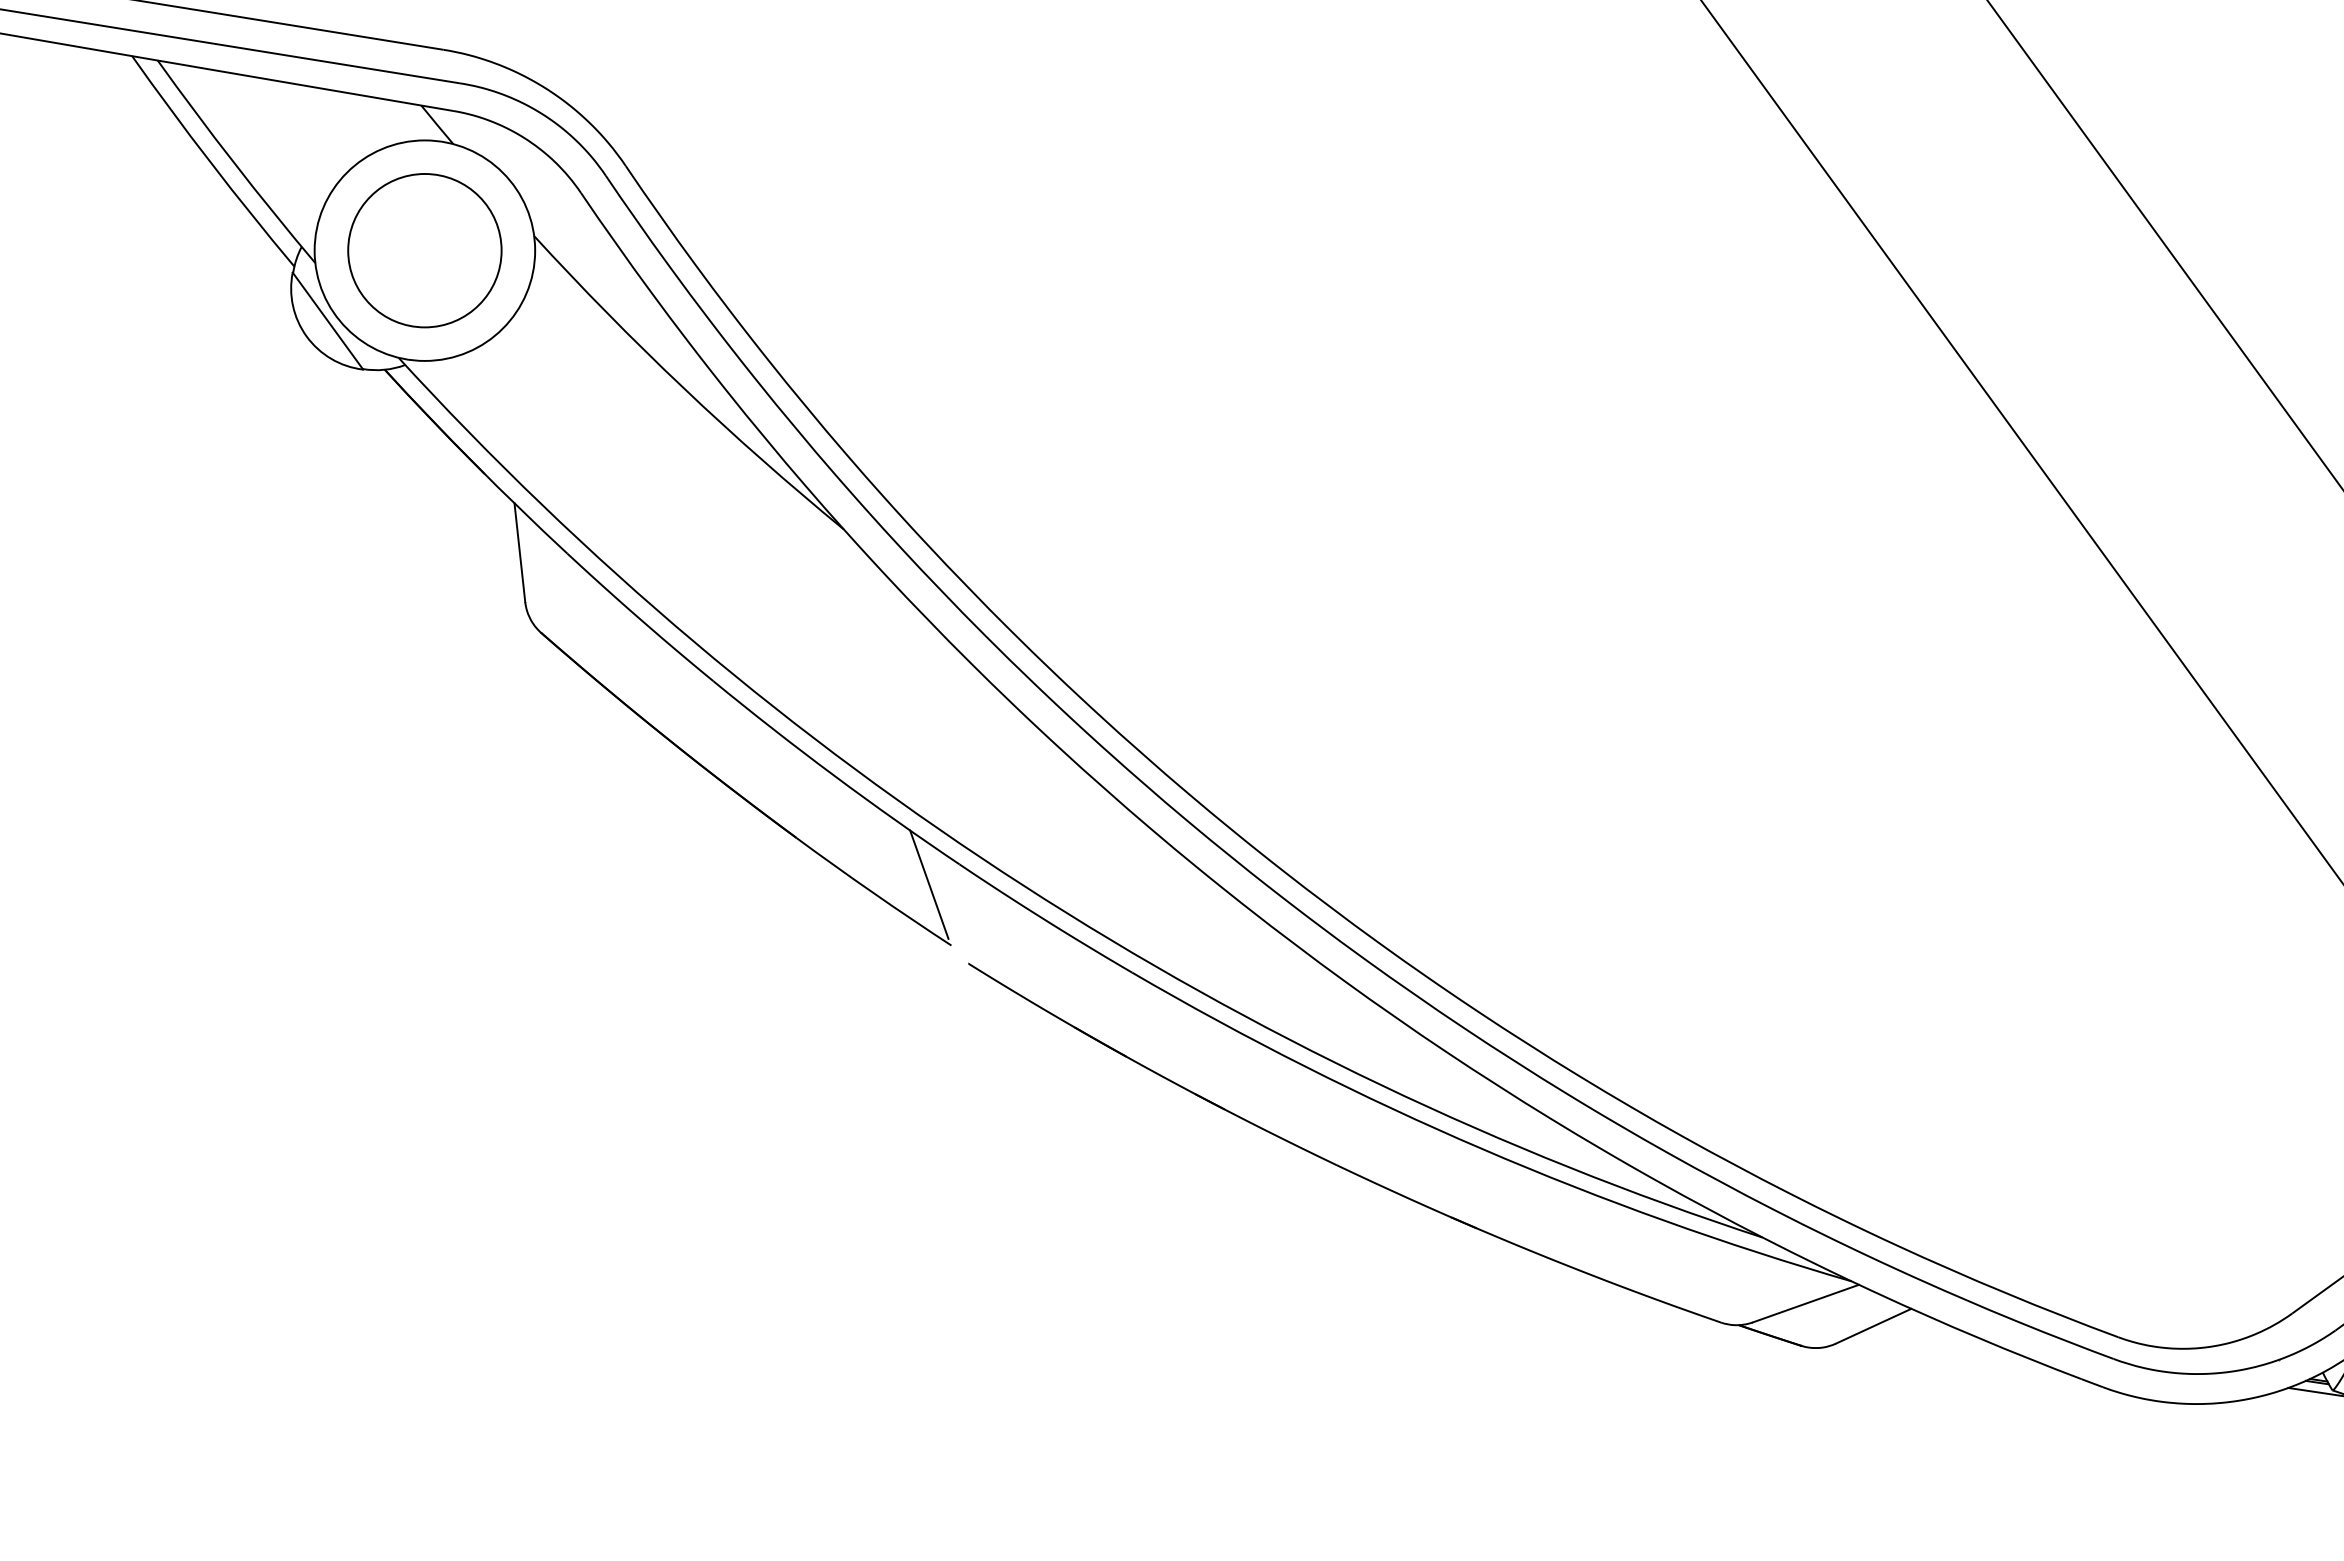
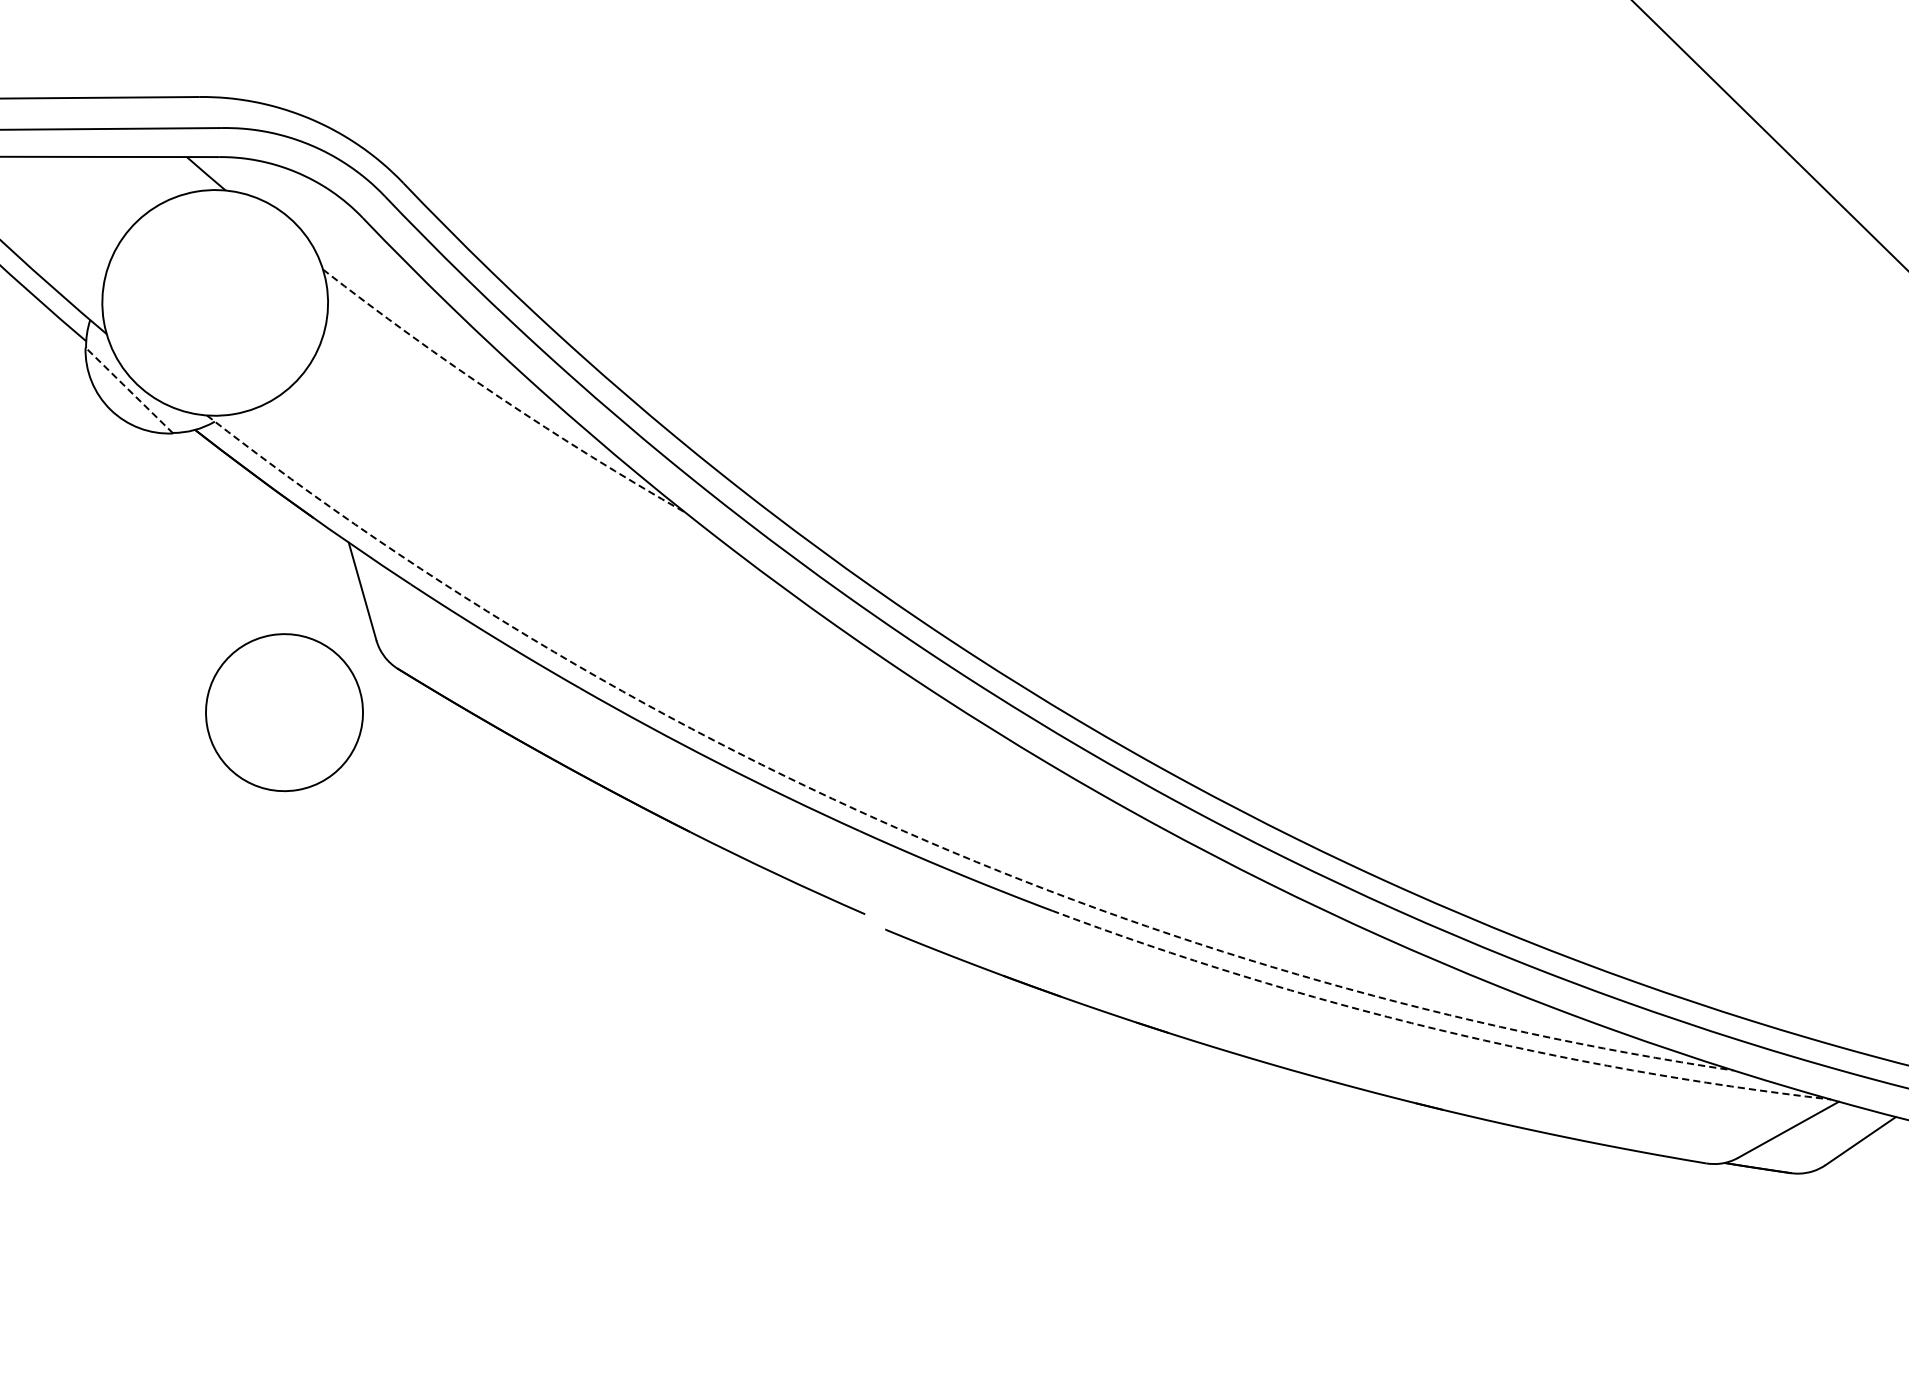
circle: (424, 250) -> (284, 712), moved
line: (327, 321) -> (128, 391), solid -> dashed
arc: (683, 388) -> (499, 397), solid -> dashed
line: (929, 884) -> (832, 856), removed
arc: (1023, 885) -> (927, 841), solid -> dashed
arc: (1482, 1149) -> (1435, 1029), solid -> dashed

